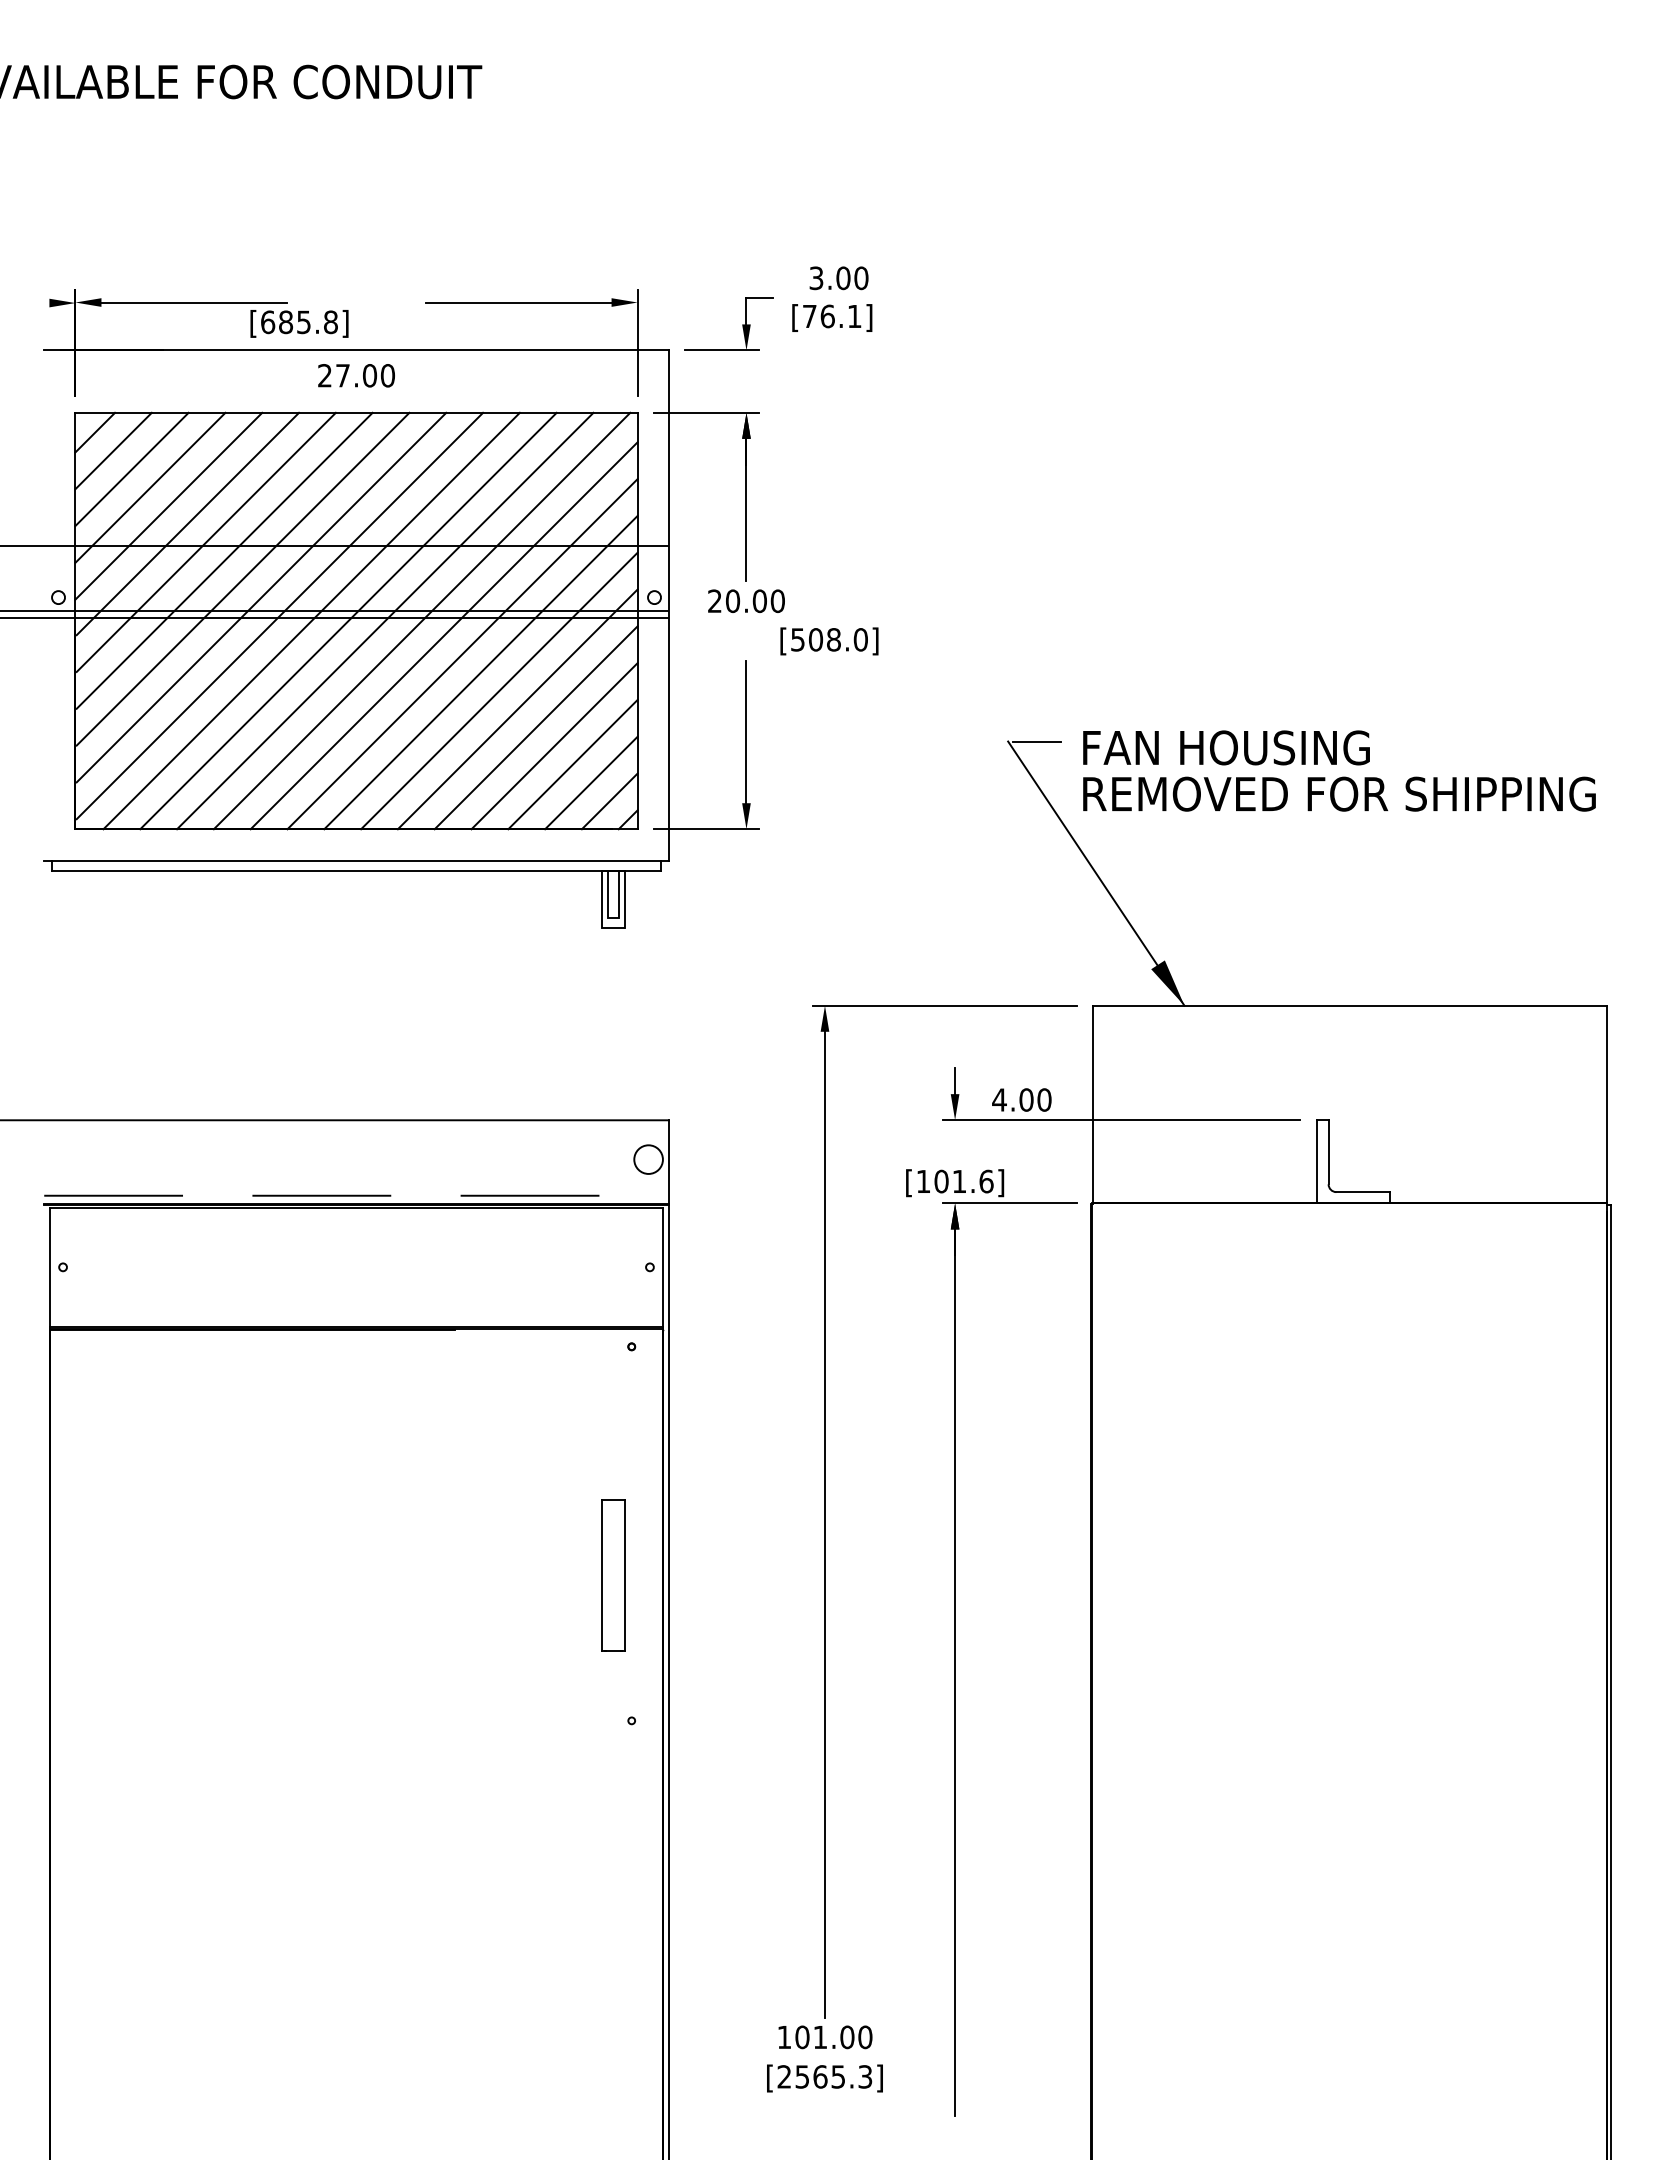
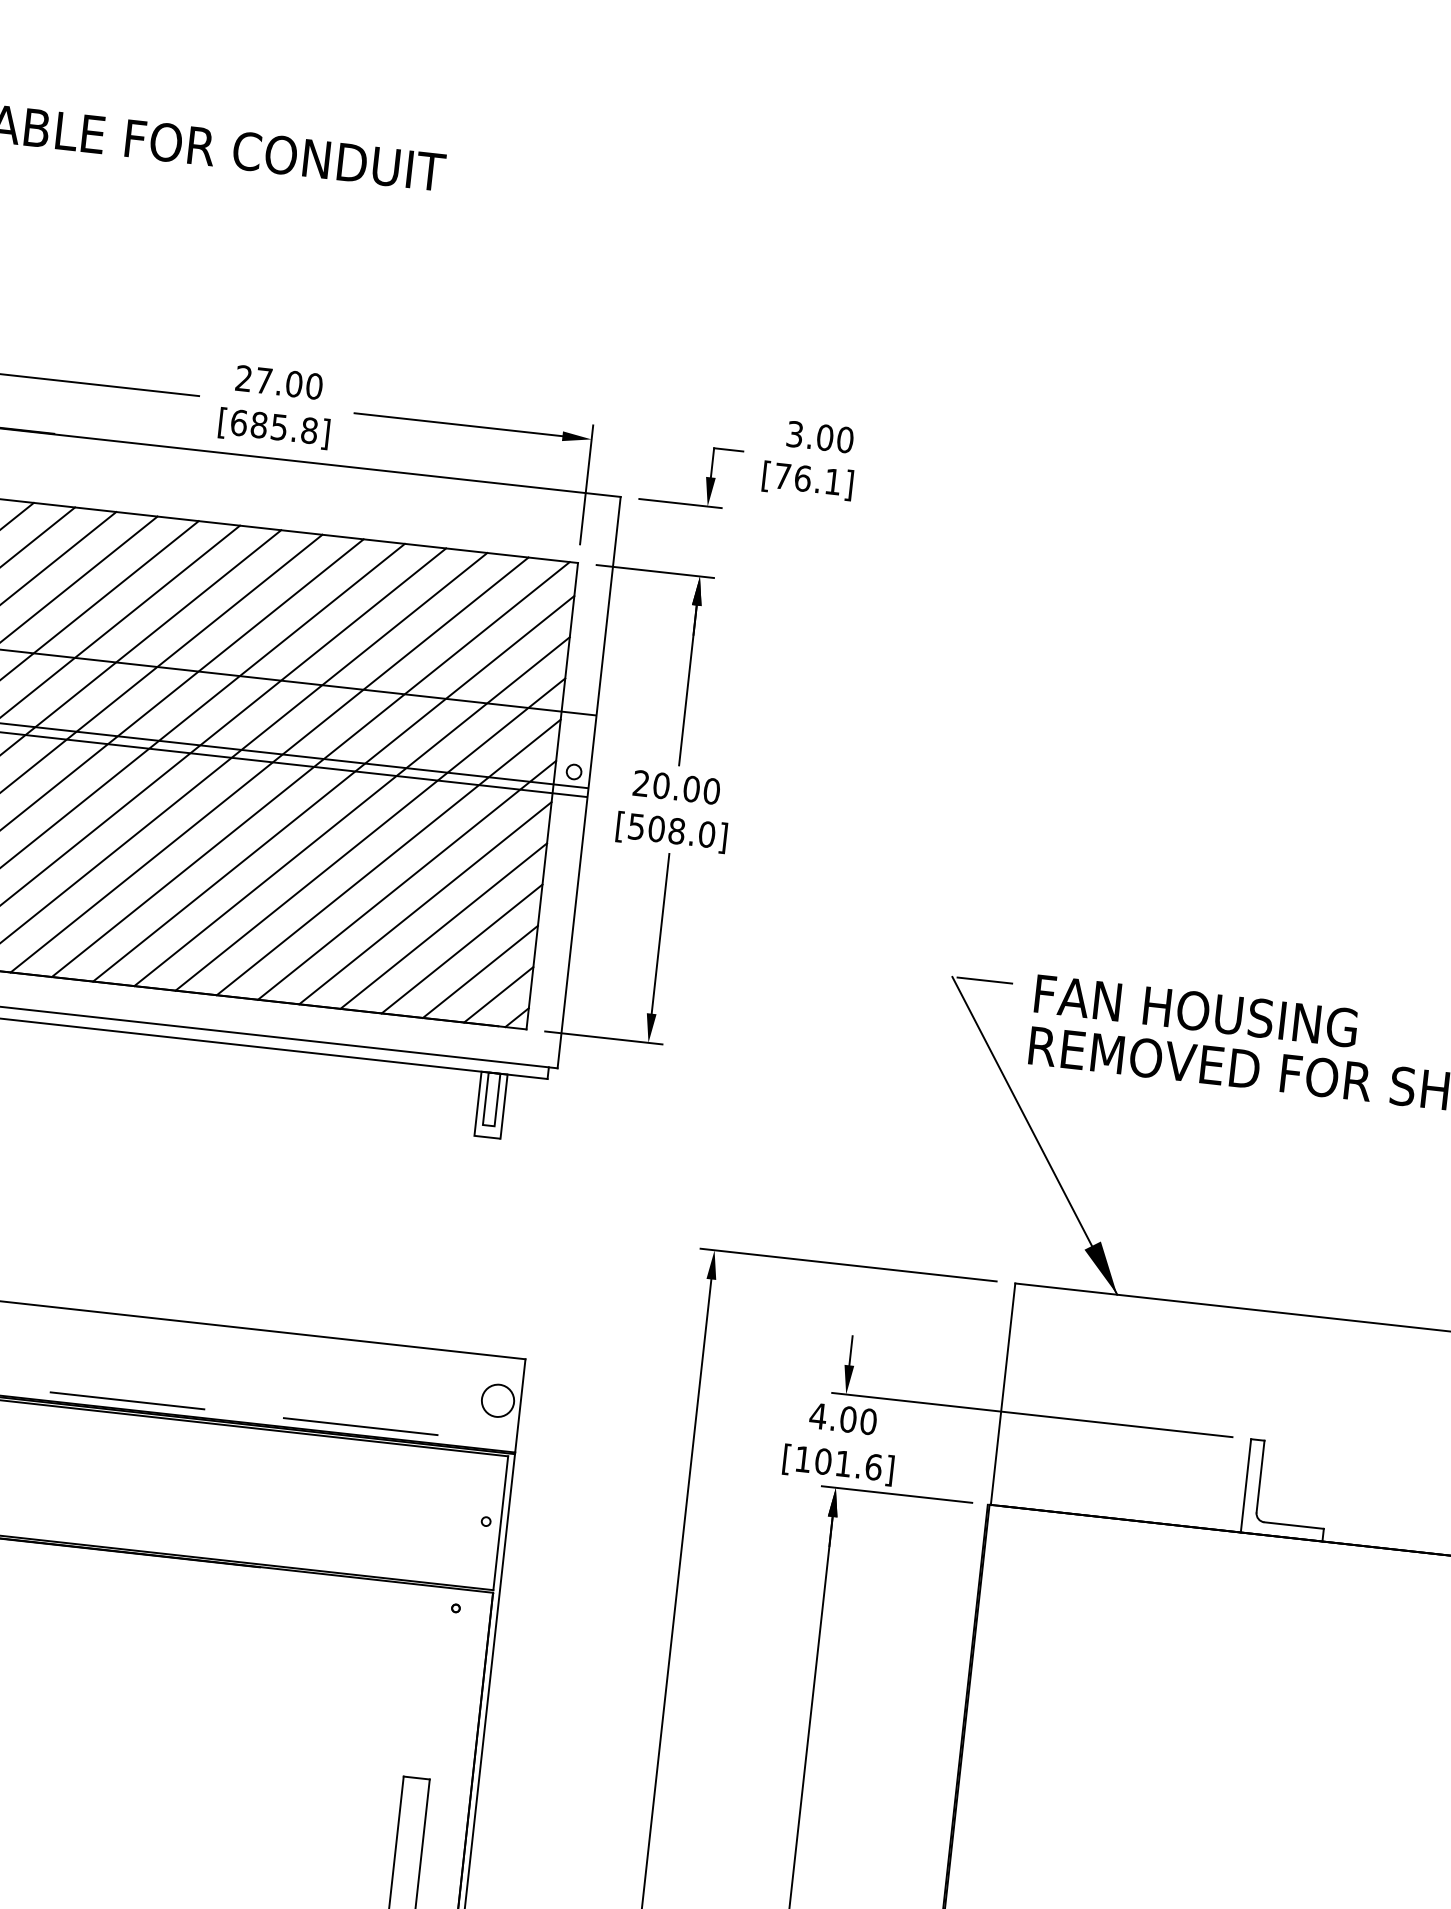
text: (299, 323) -> (274, 428), moved
text: (356, 375) -> (279, 382), moved
text: (829, 641) -> (671, 832), moved
text: (1021, 1099) -> (842, 1418), moved

